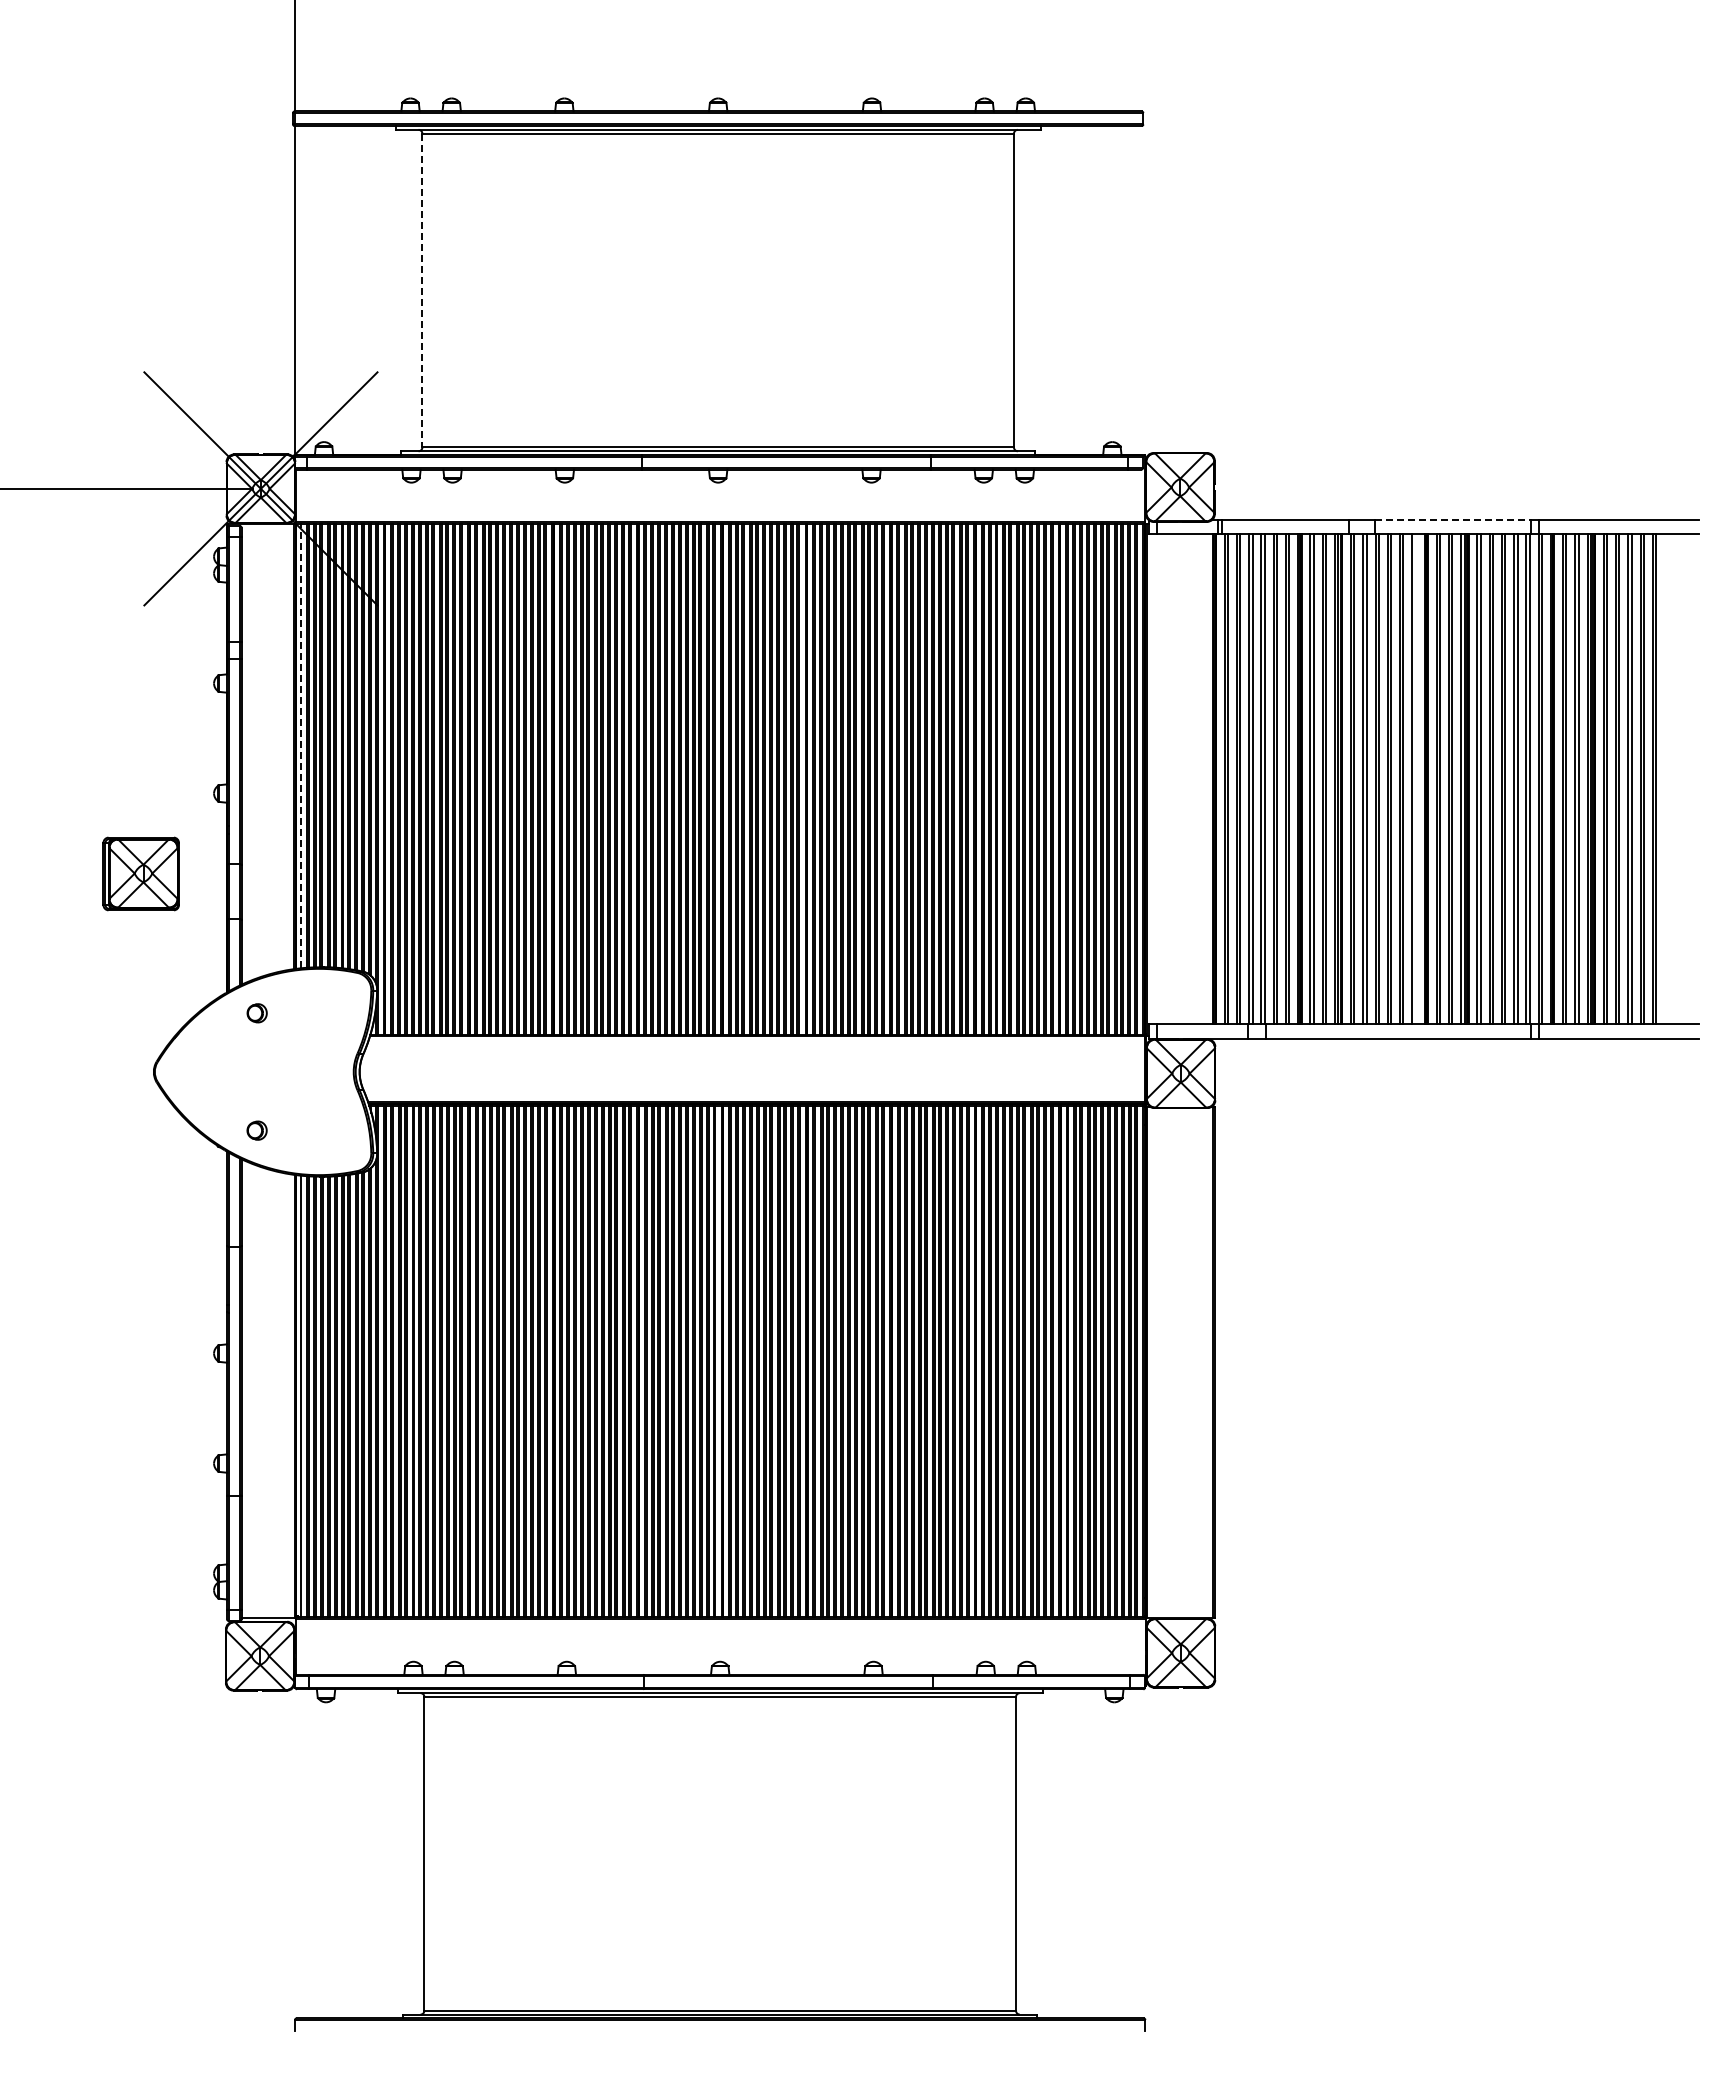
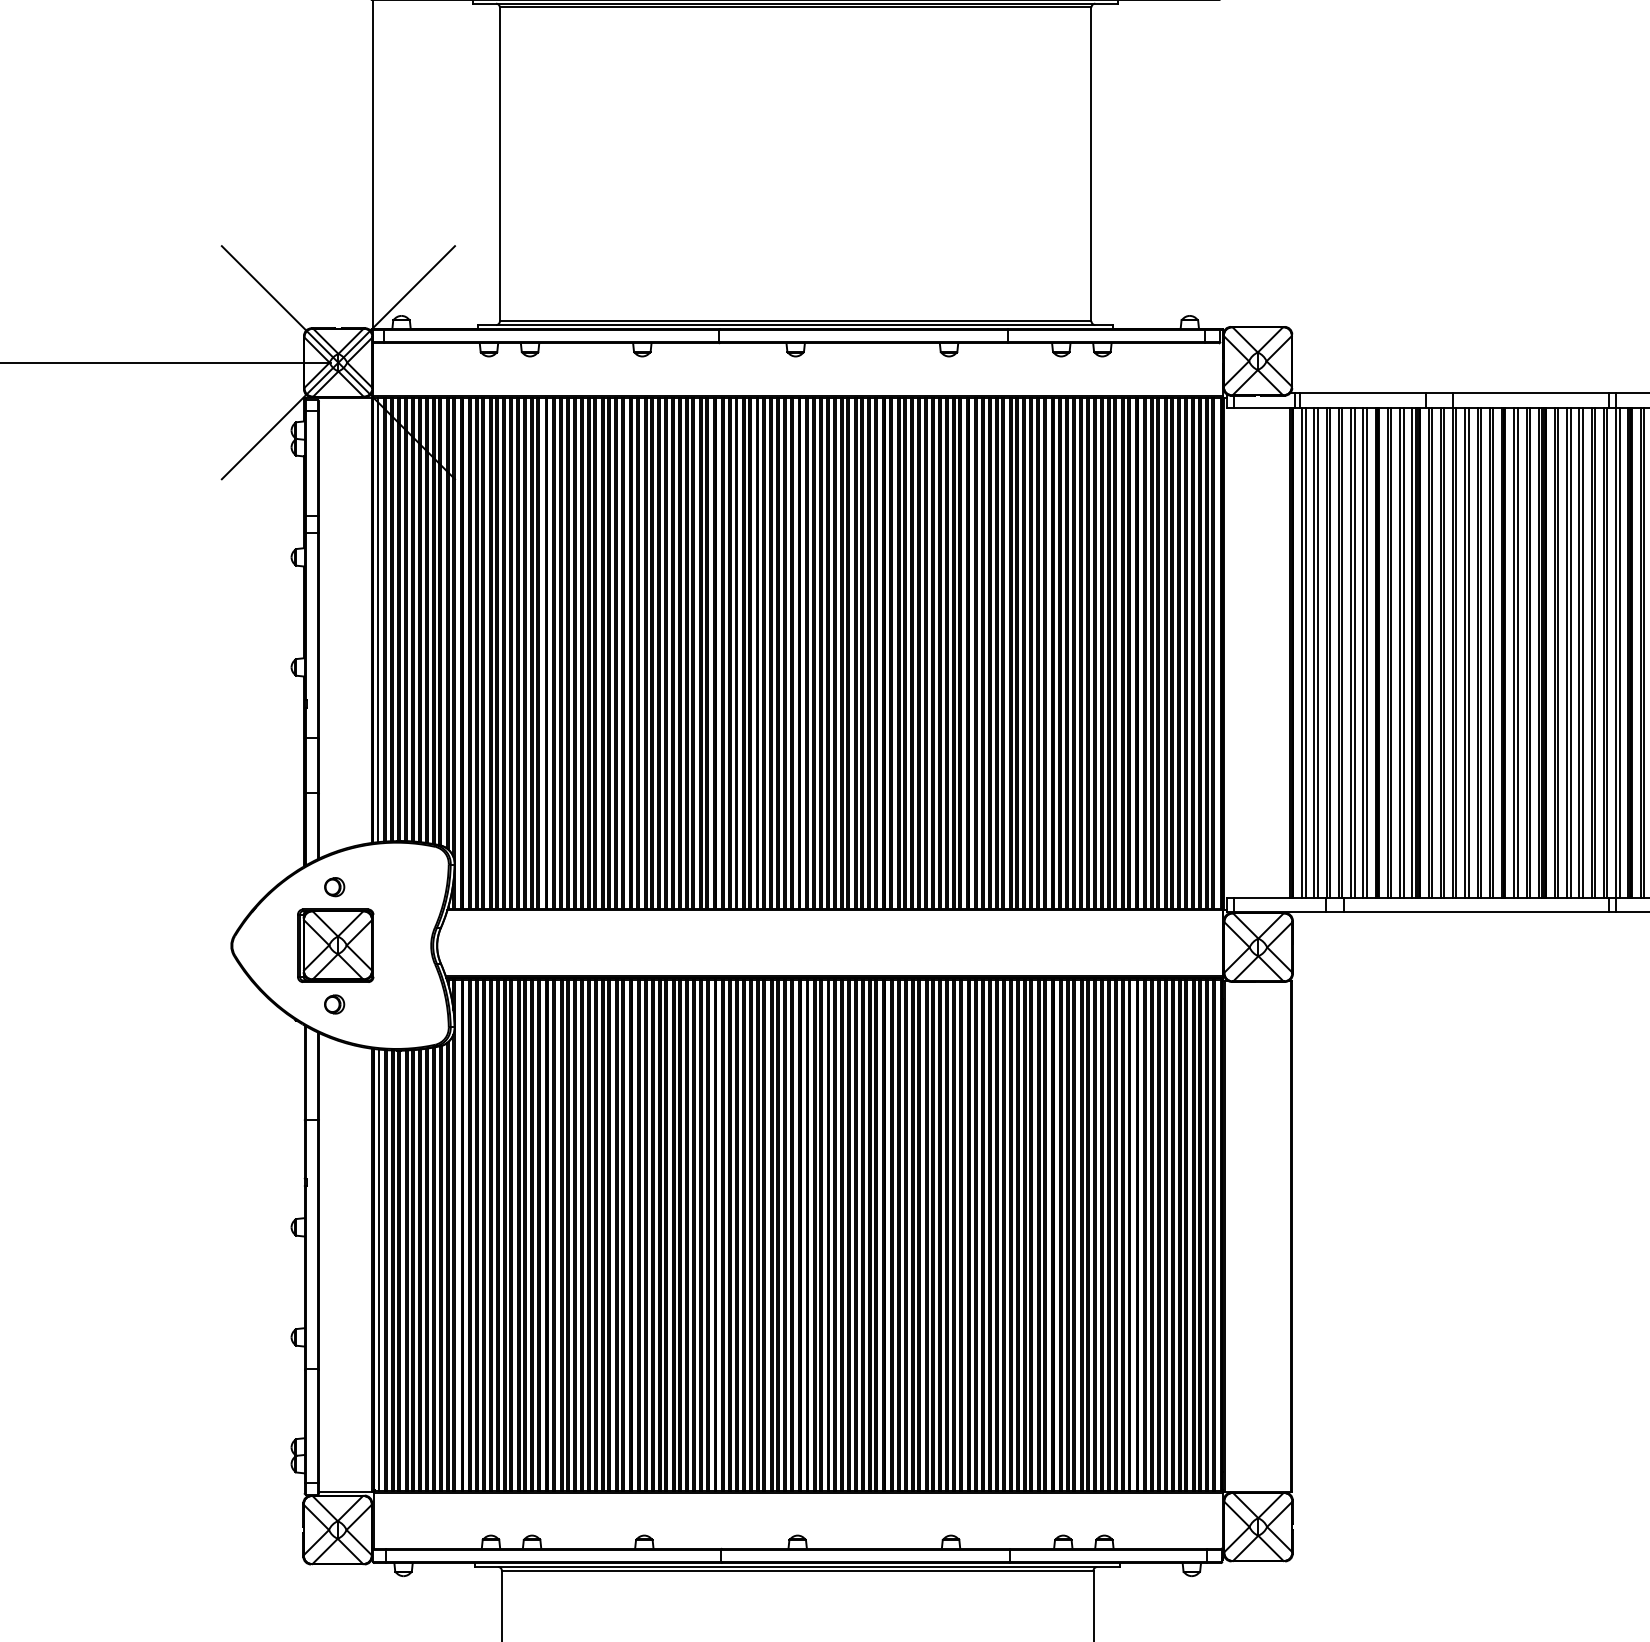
line: (422, 290) -> (500, 164), dashed -> solid
line: (1453, 519) -> (1531, 393), dashed -> solid
line: (300, 745) -> (378, 619), dashed -> solid
line: (1415, 779) -> (1493, 653), added
part: (140, 873) -> (335, 945), moved

